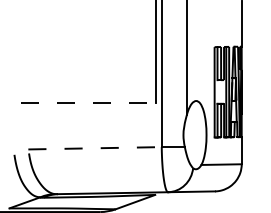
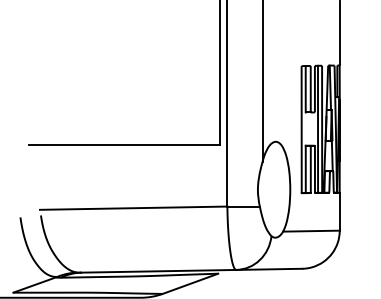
line: (88, 102) -> (124, 144), dashed -> solid
line: (94, 148) -> (133, 208), dashed -> solid

